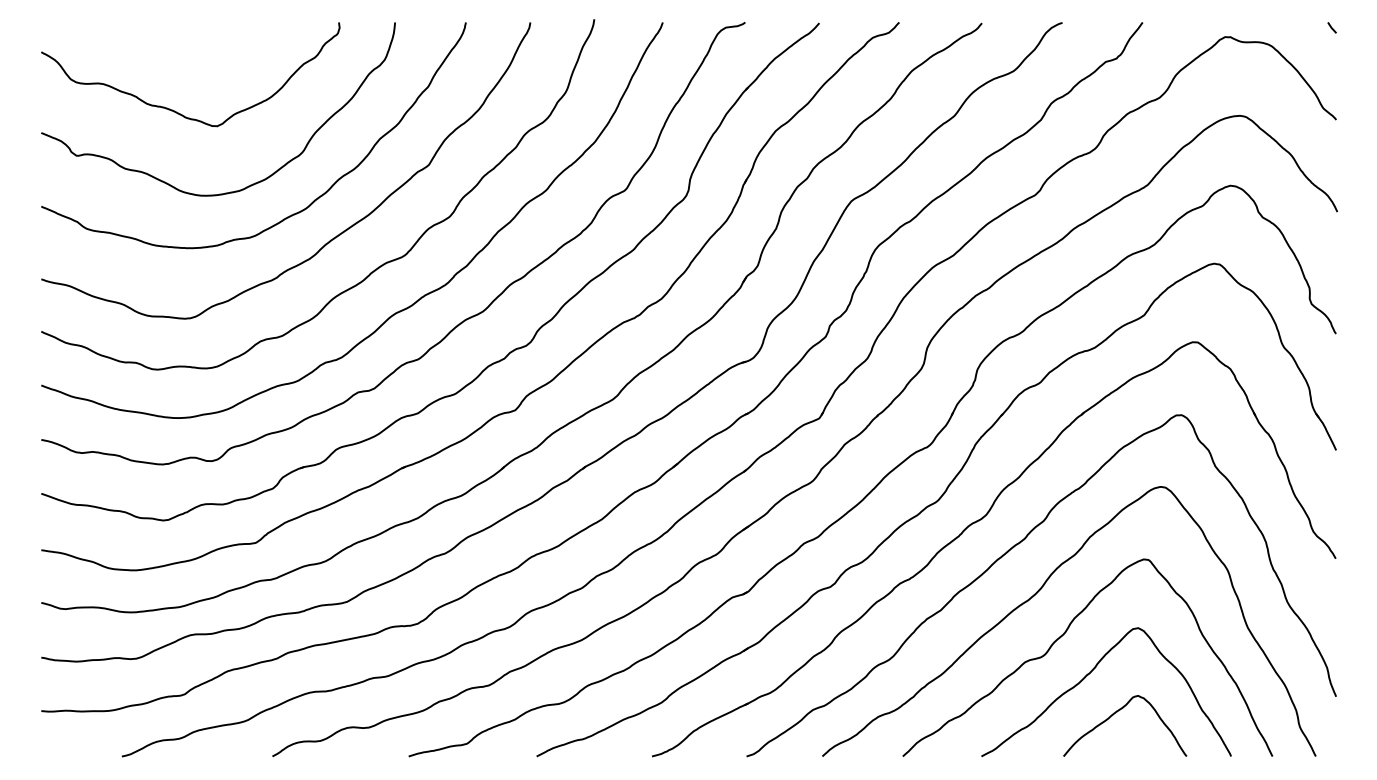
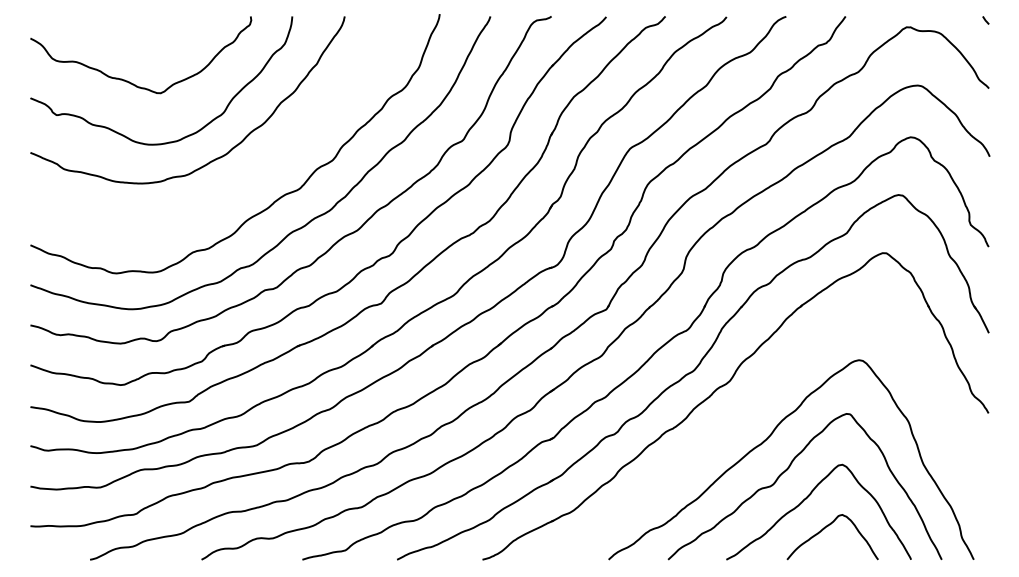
curve: (330, 239) -> (244, 177), removed
curve: (1013, 548) -> (750, 405), removed

